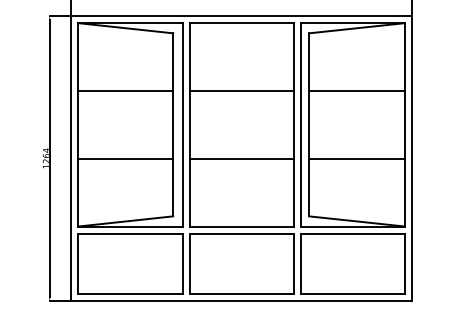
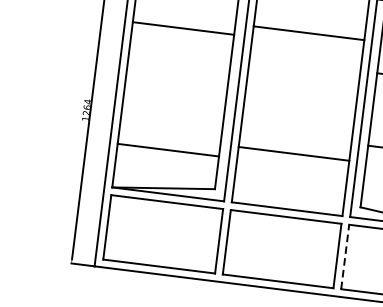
line: (125, 91) -> (183, 28), moved
line: (241, 91) -> (308, 33), moved
line: (125, 158) -> (168, 149), moved
line: (241, 158) -> (293, 153), moved
line: (300, 263) -> (344, 256), solid -> dashed

